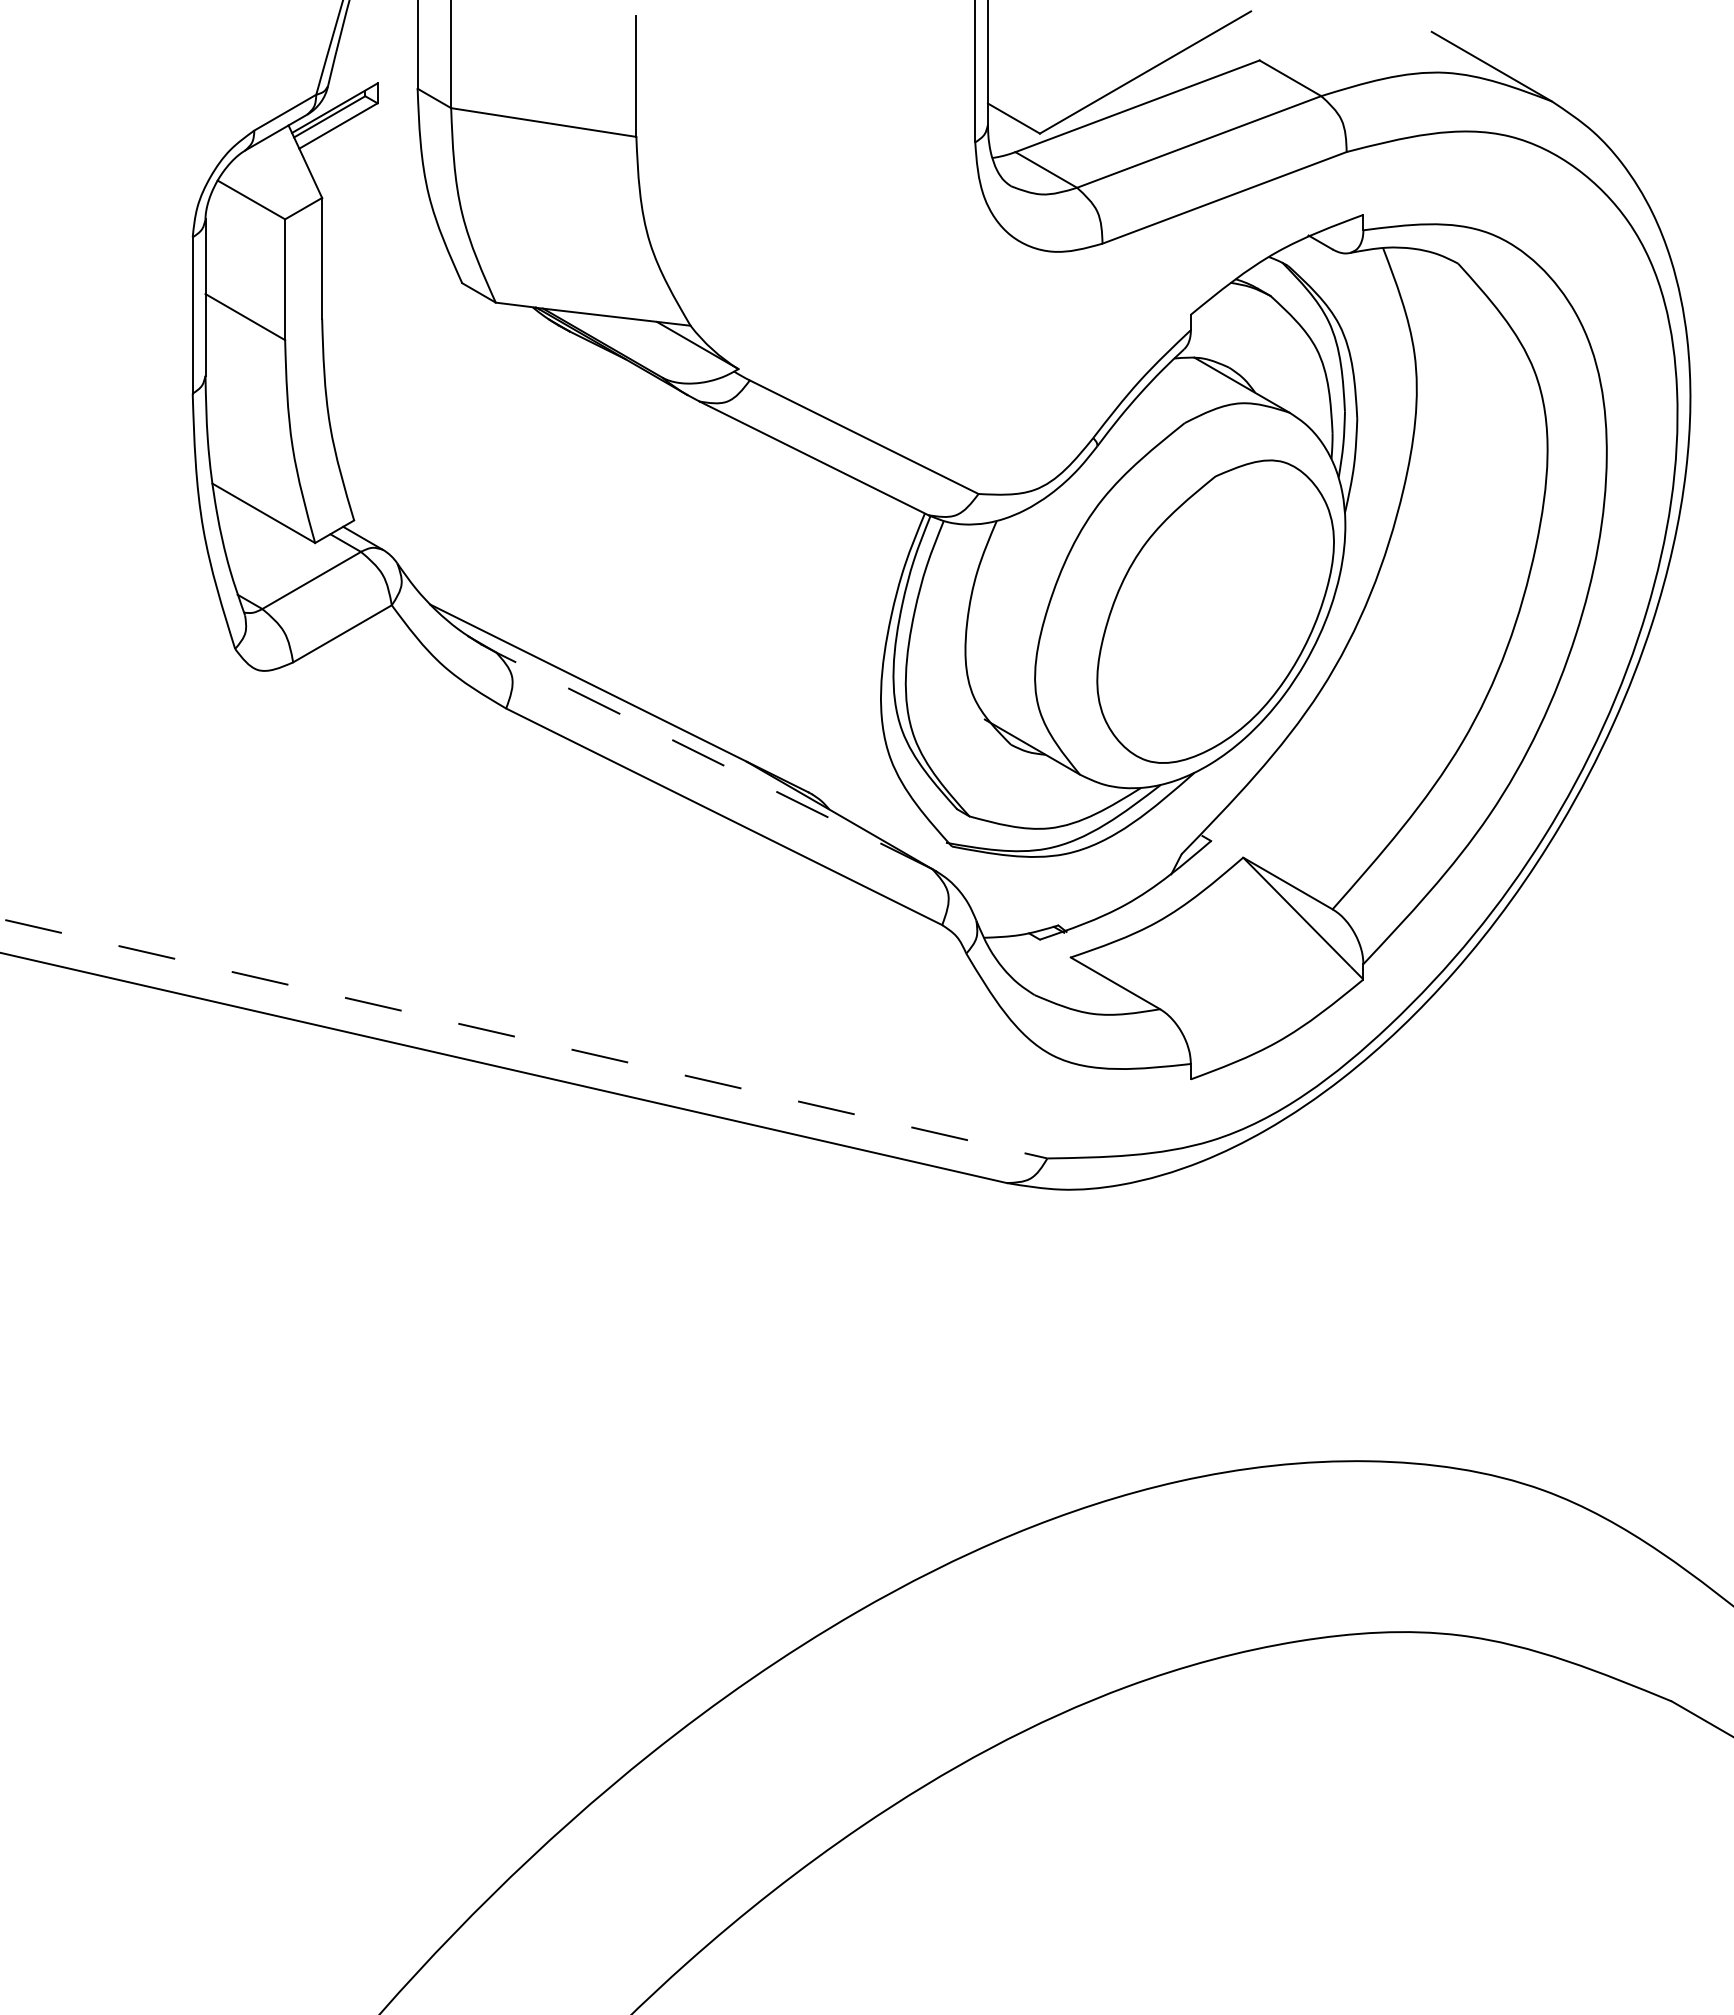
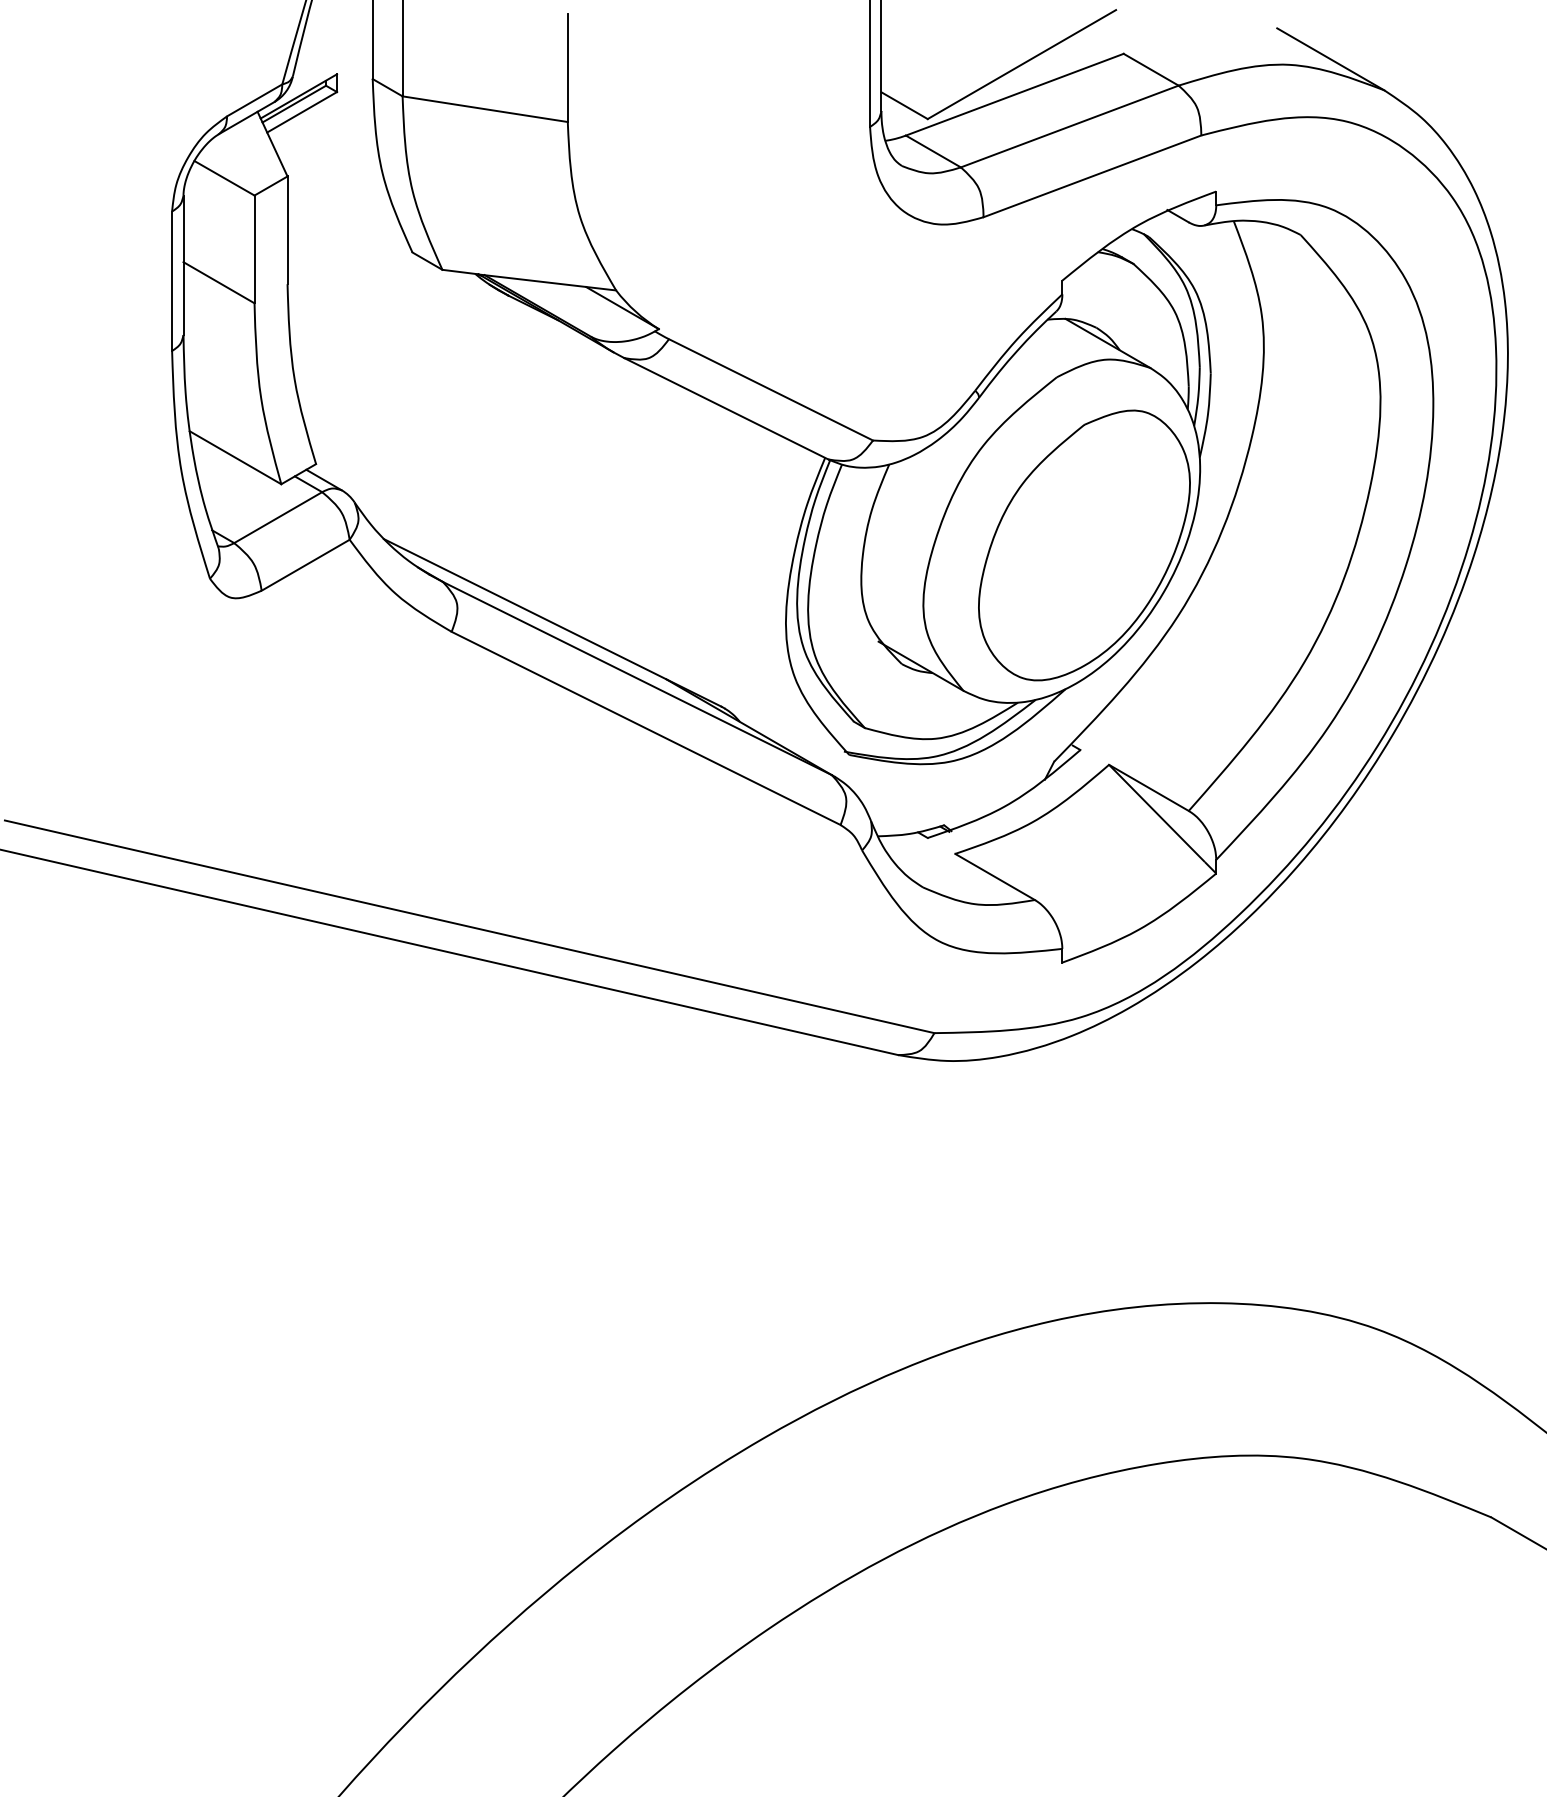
line: (713, 760) -> (636, 678), dashed -> solid
line: (526, 1039) -> (469, 927), dashed -> solid

